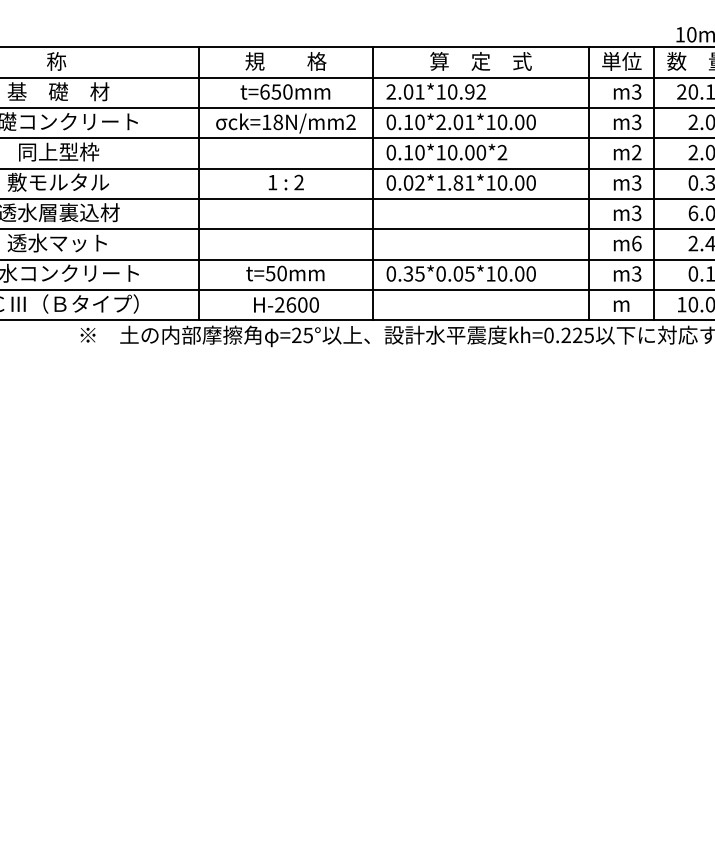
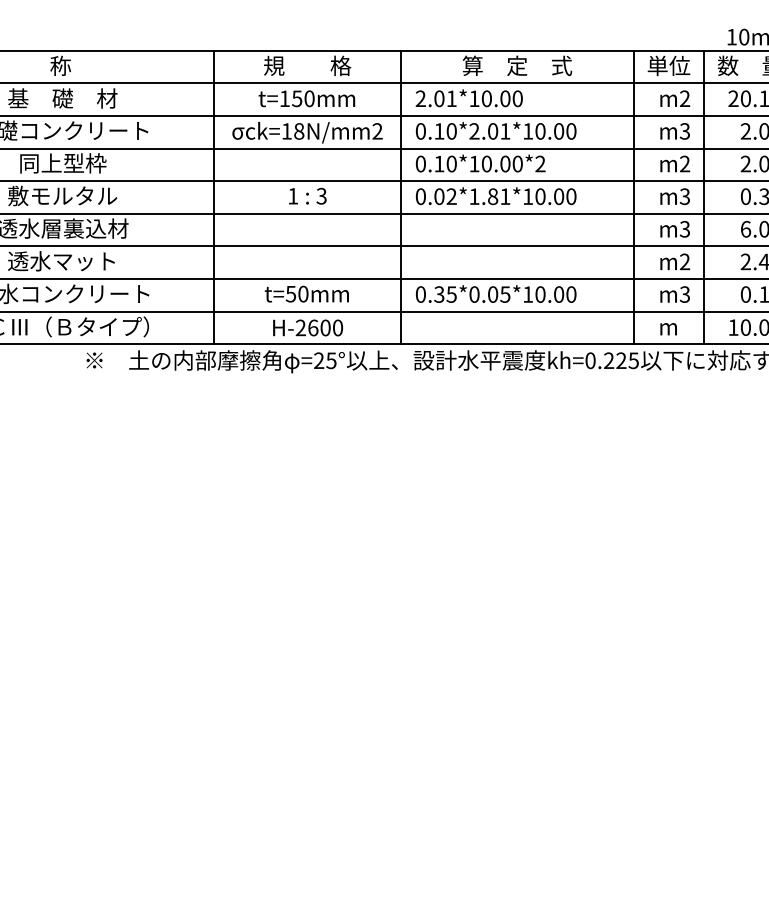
text: (264, 91) -> (284, 98), t=650mm -> t=150mm
text: (475, 91) -> (511, 98), 2.01*10.92 -> 2.01*10.00
text: (636, 91) -> (684, 98), m3 -> m2
text: (298, 182) -> (321, 196), 2 -> 3
text: (636, 243) -> (684, 261), m6 -> m2

